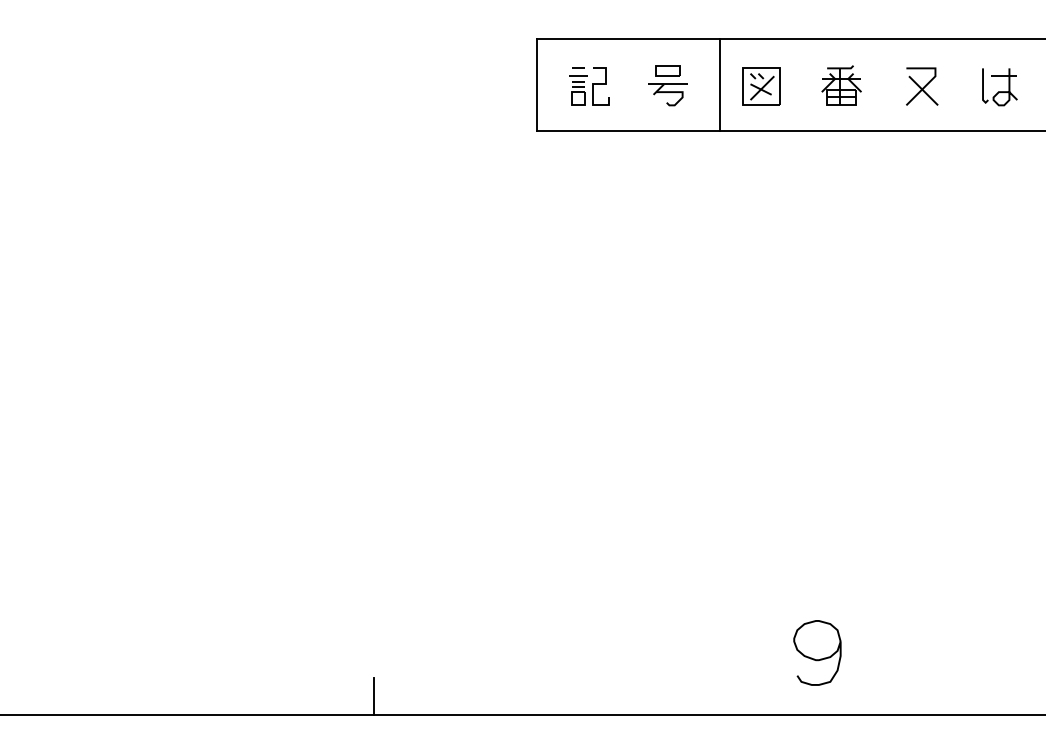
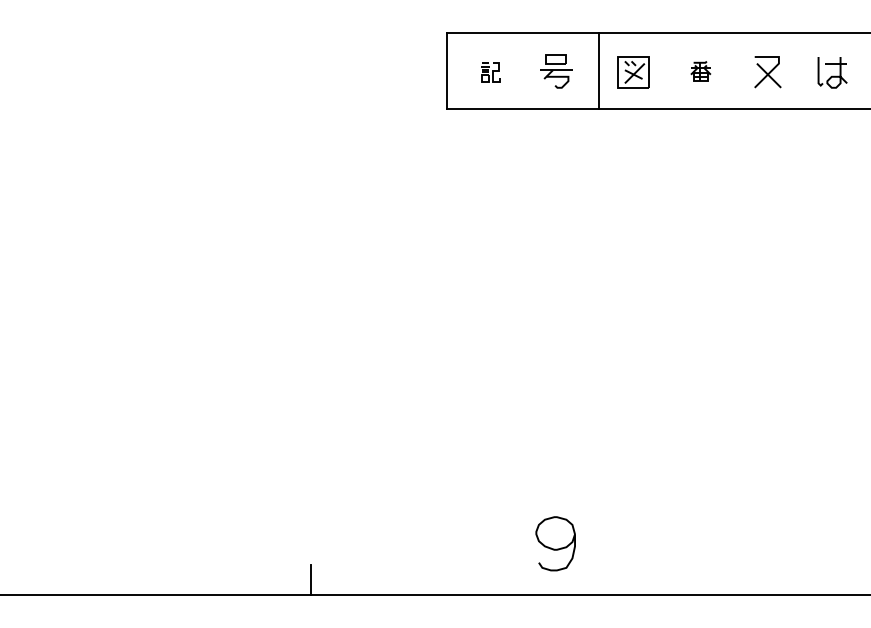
part: (841, 85) -> (700, 71), size x0.6
part: (589, 86) -> (490, 72), size x0.6
curve: (817, 658) -> (555, 548), moved

